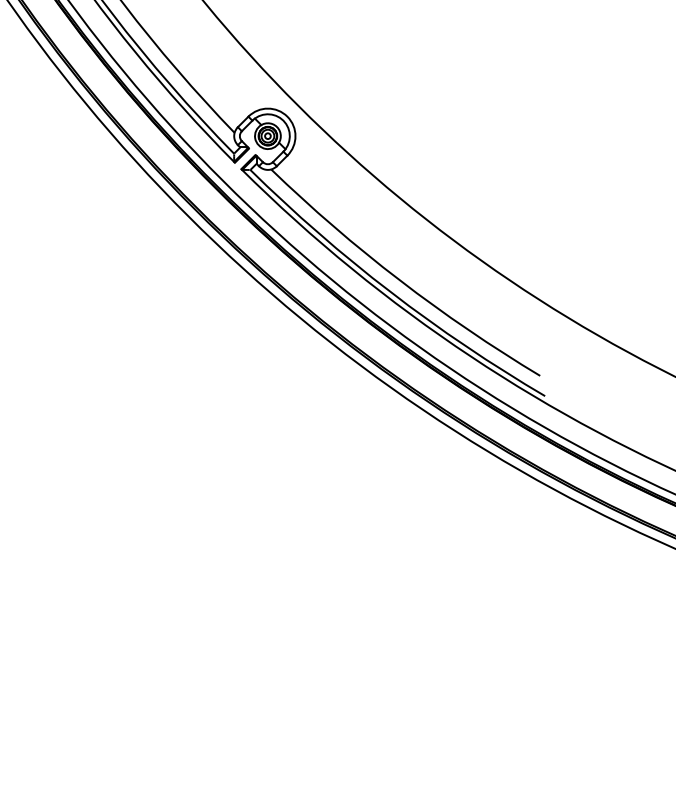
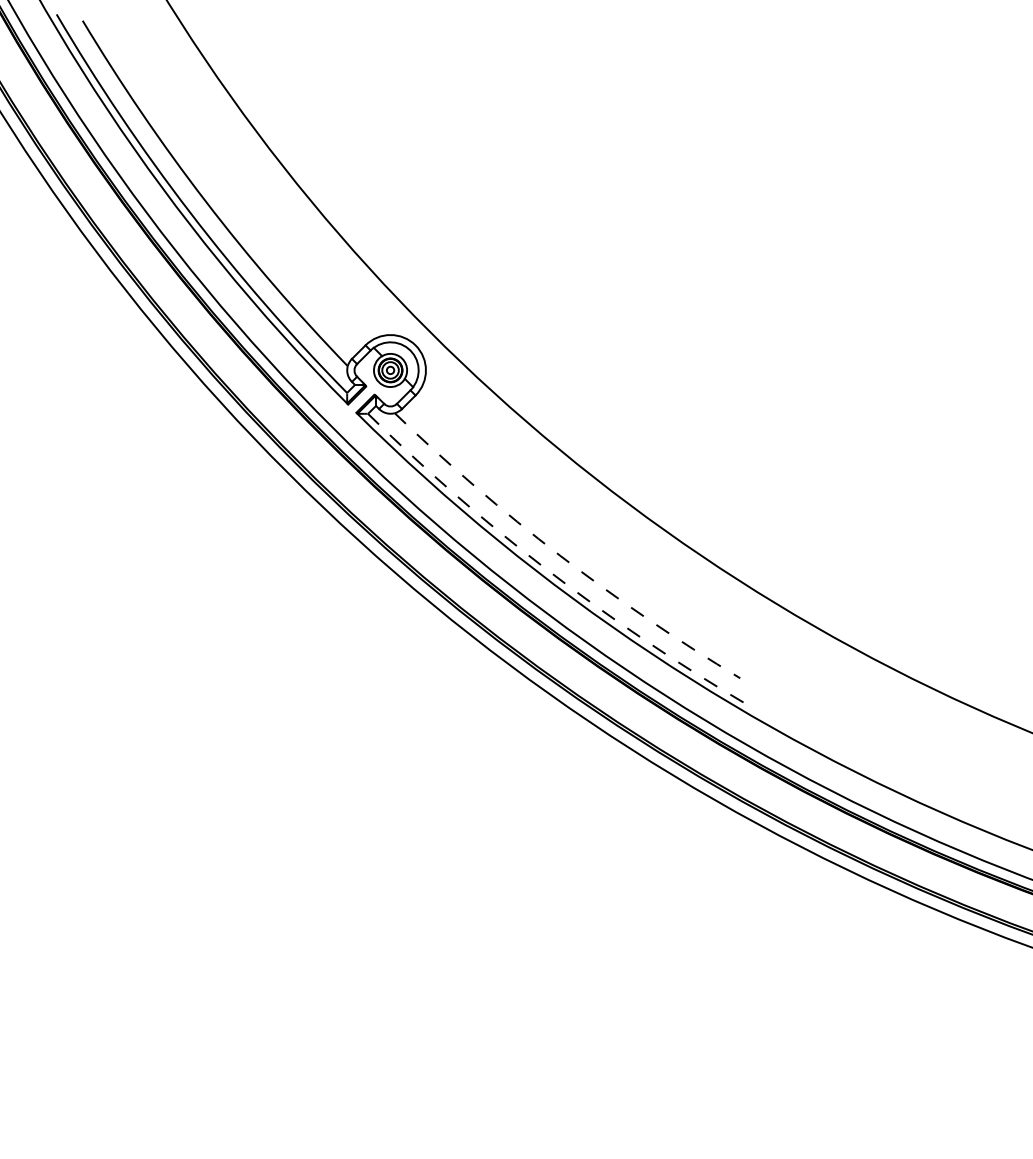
arc: (399, 280) -> (559, 555), solid -> dashed
arc: (390, 291) -> (548, 570), solid -> dashed

